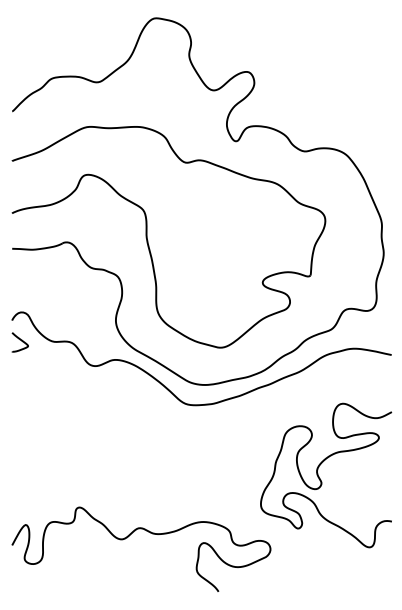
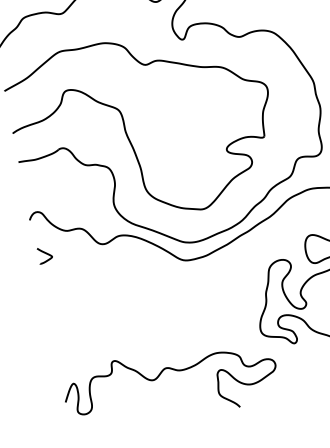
curve: (20, 340) -> (45, 253), moved

